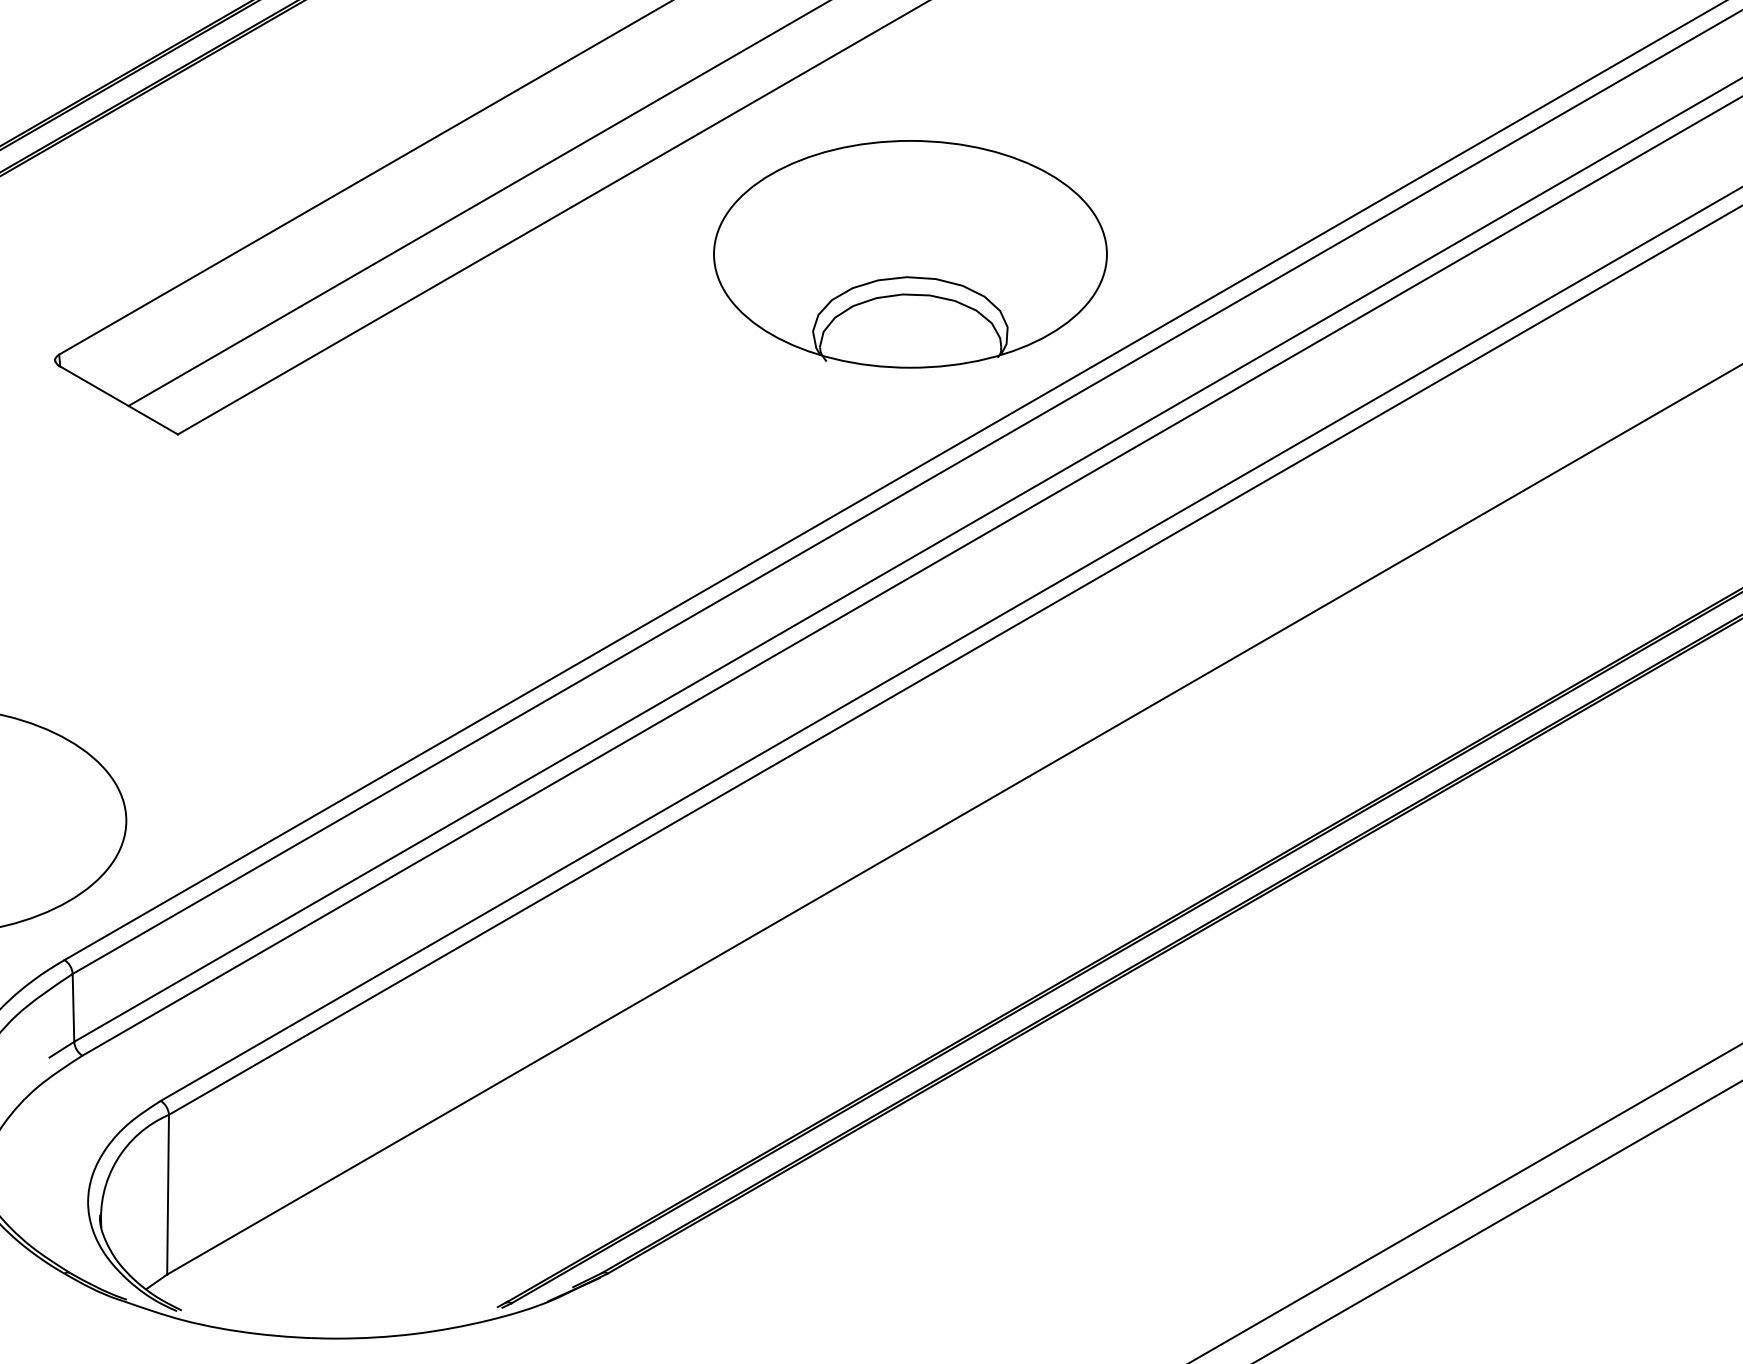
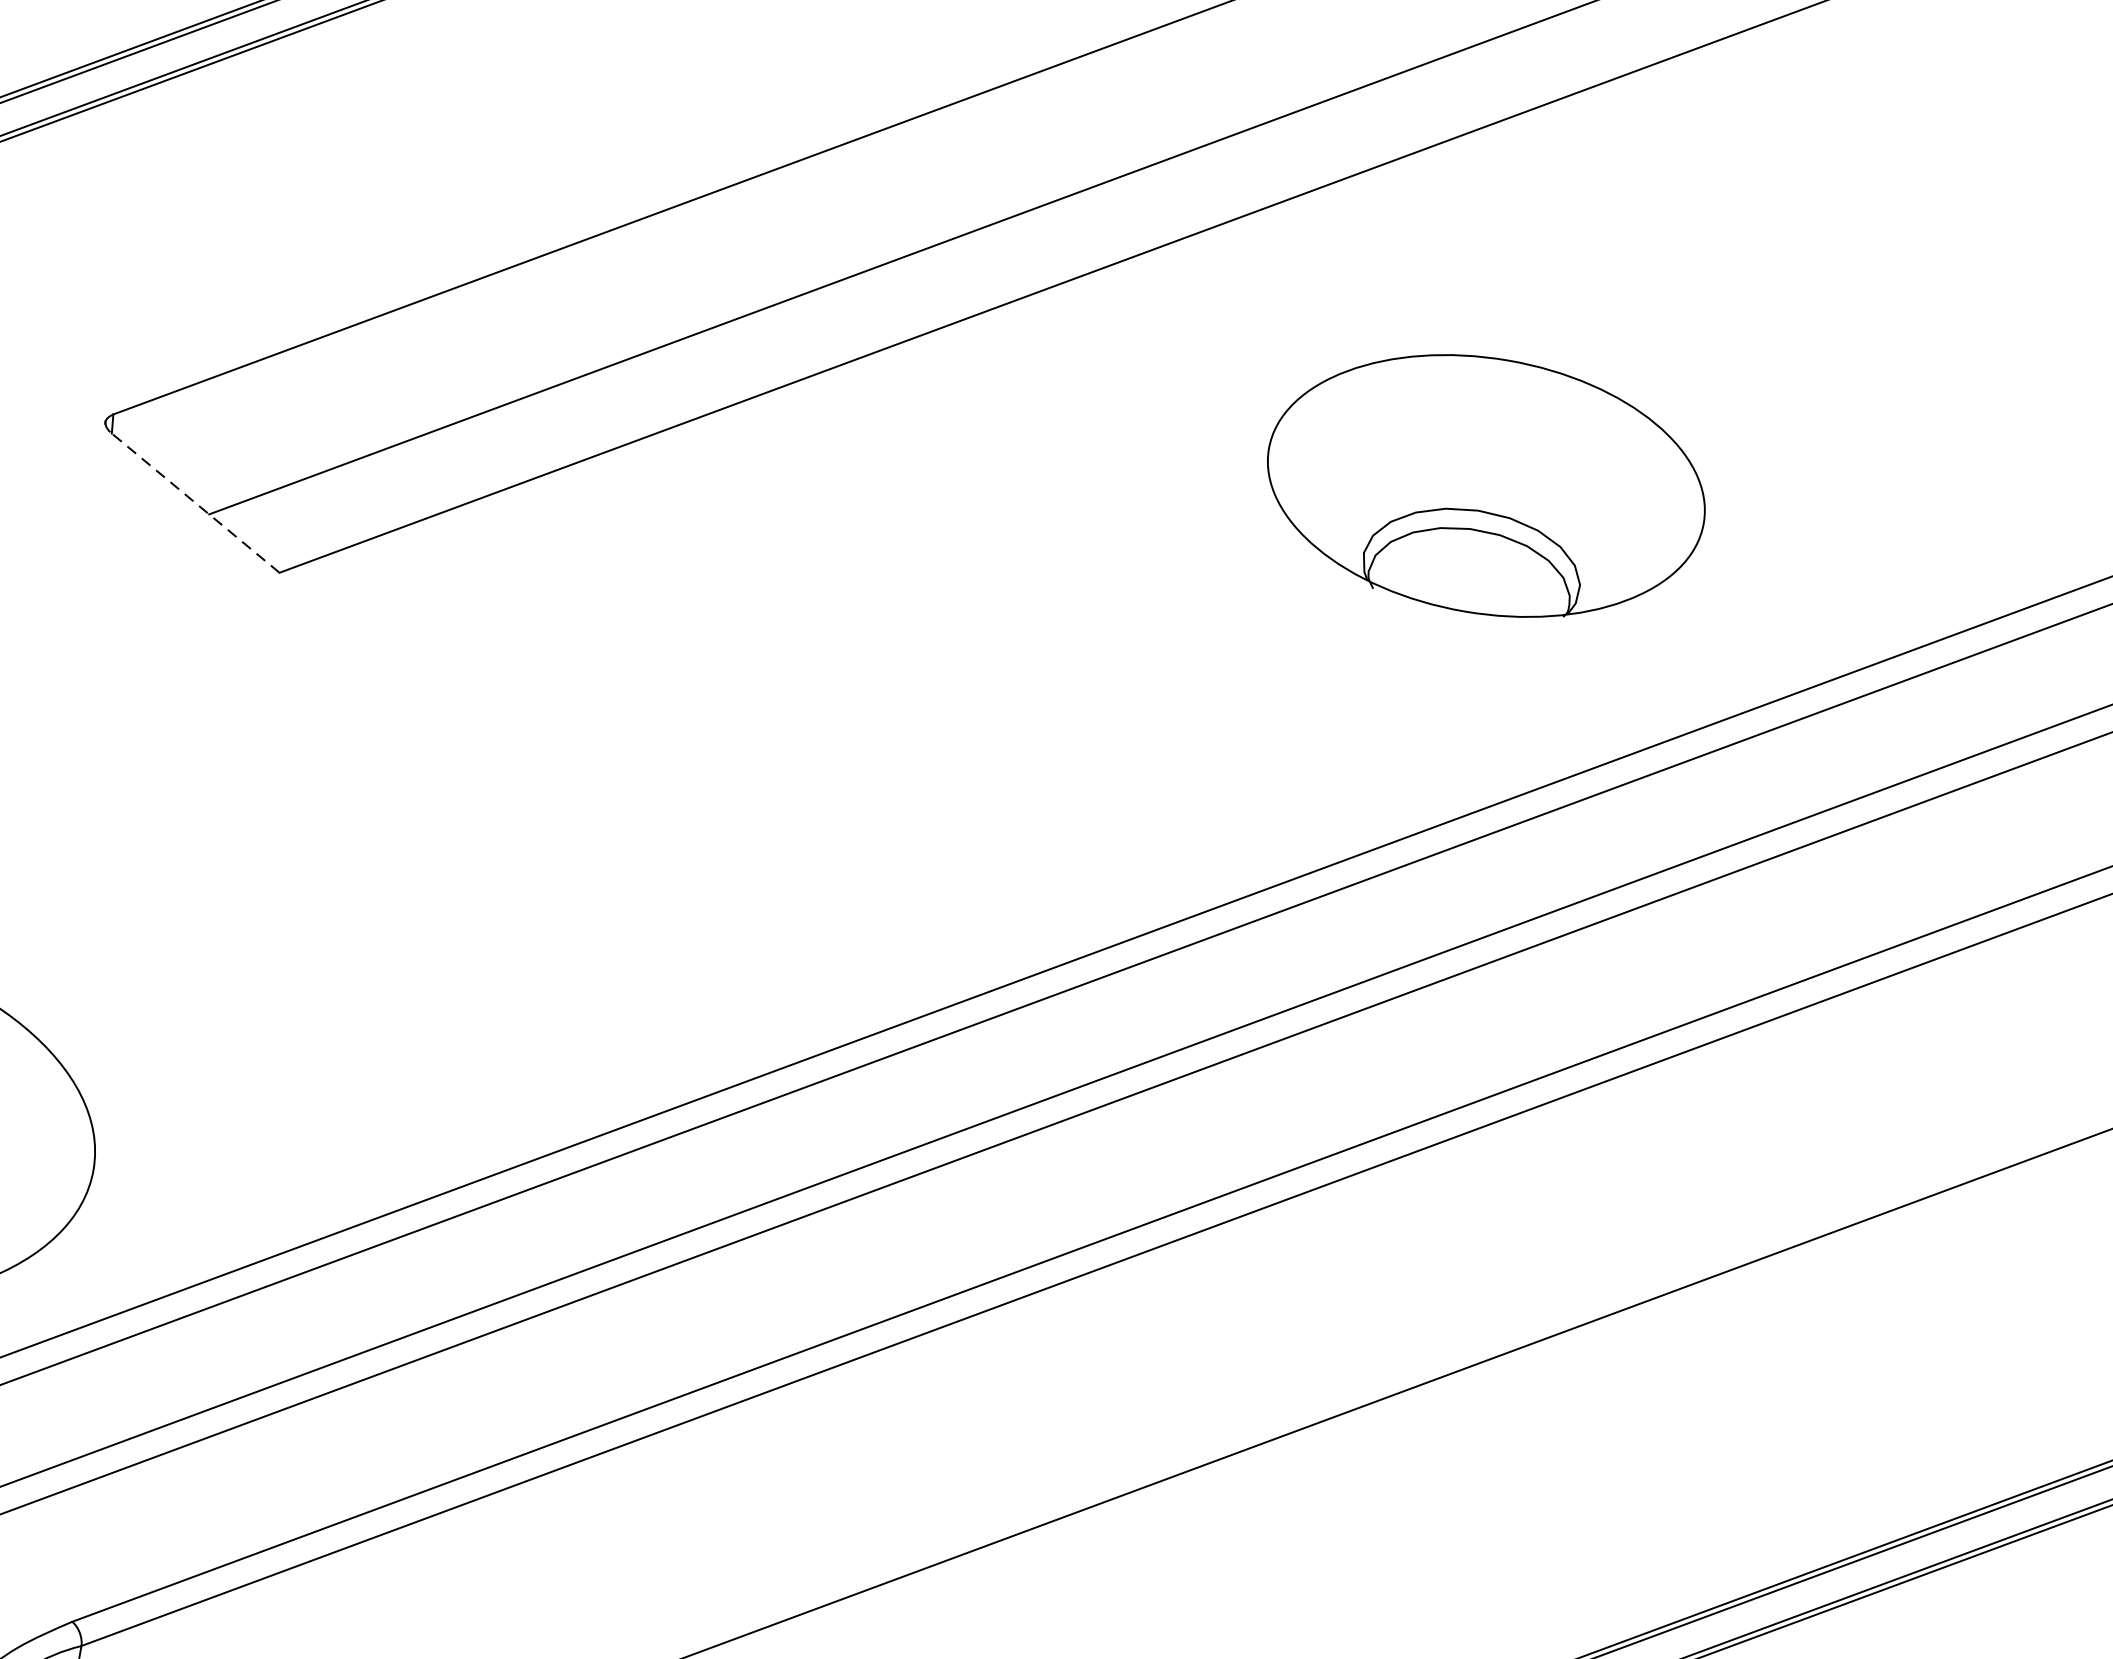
part: (910, 254) -> (1486, 486), size x0.7
line: (118, 400) -> (194, 503), solid -> dashed

